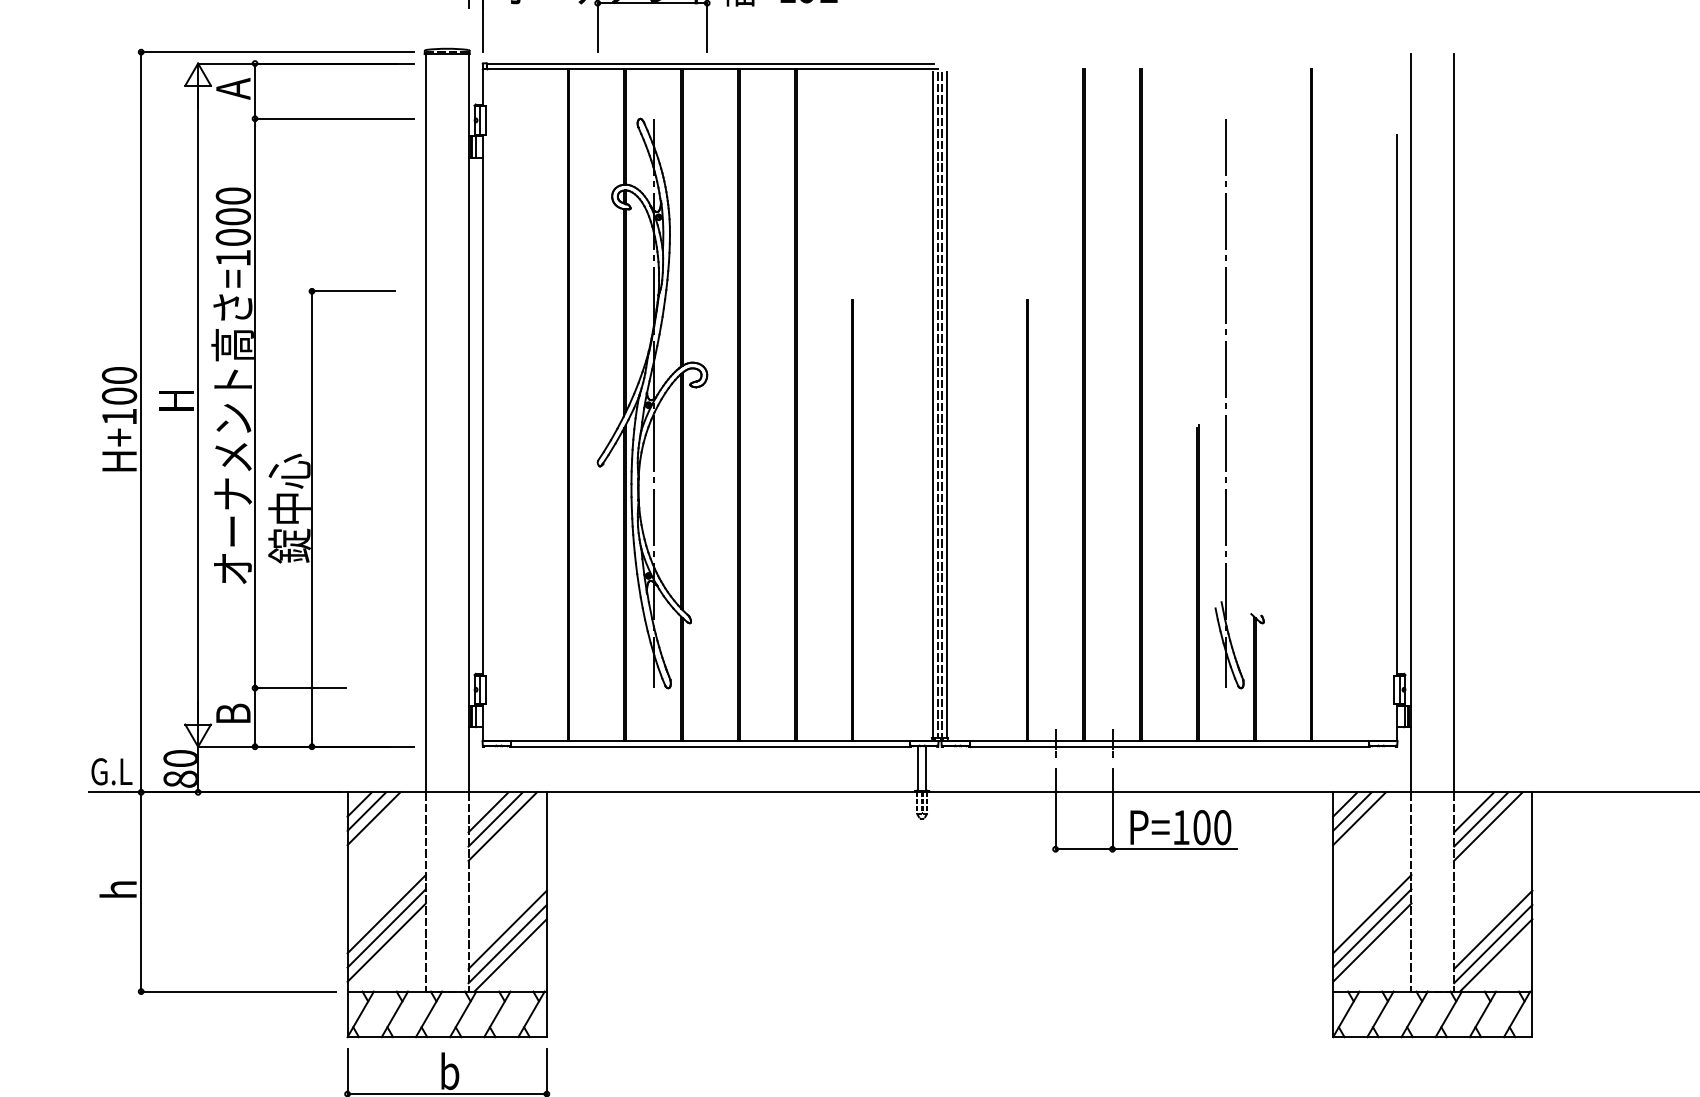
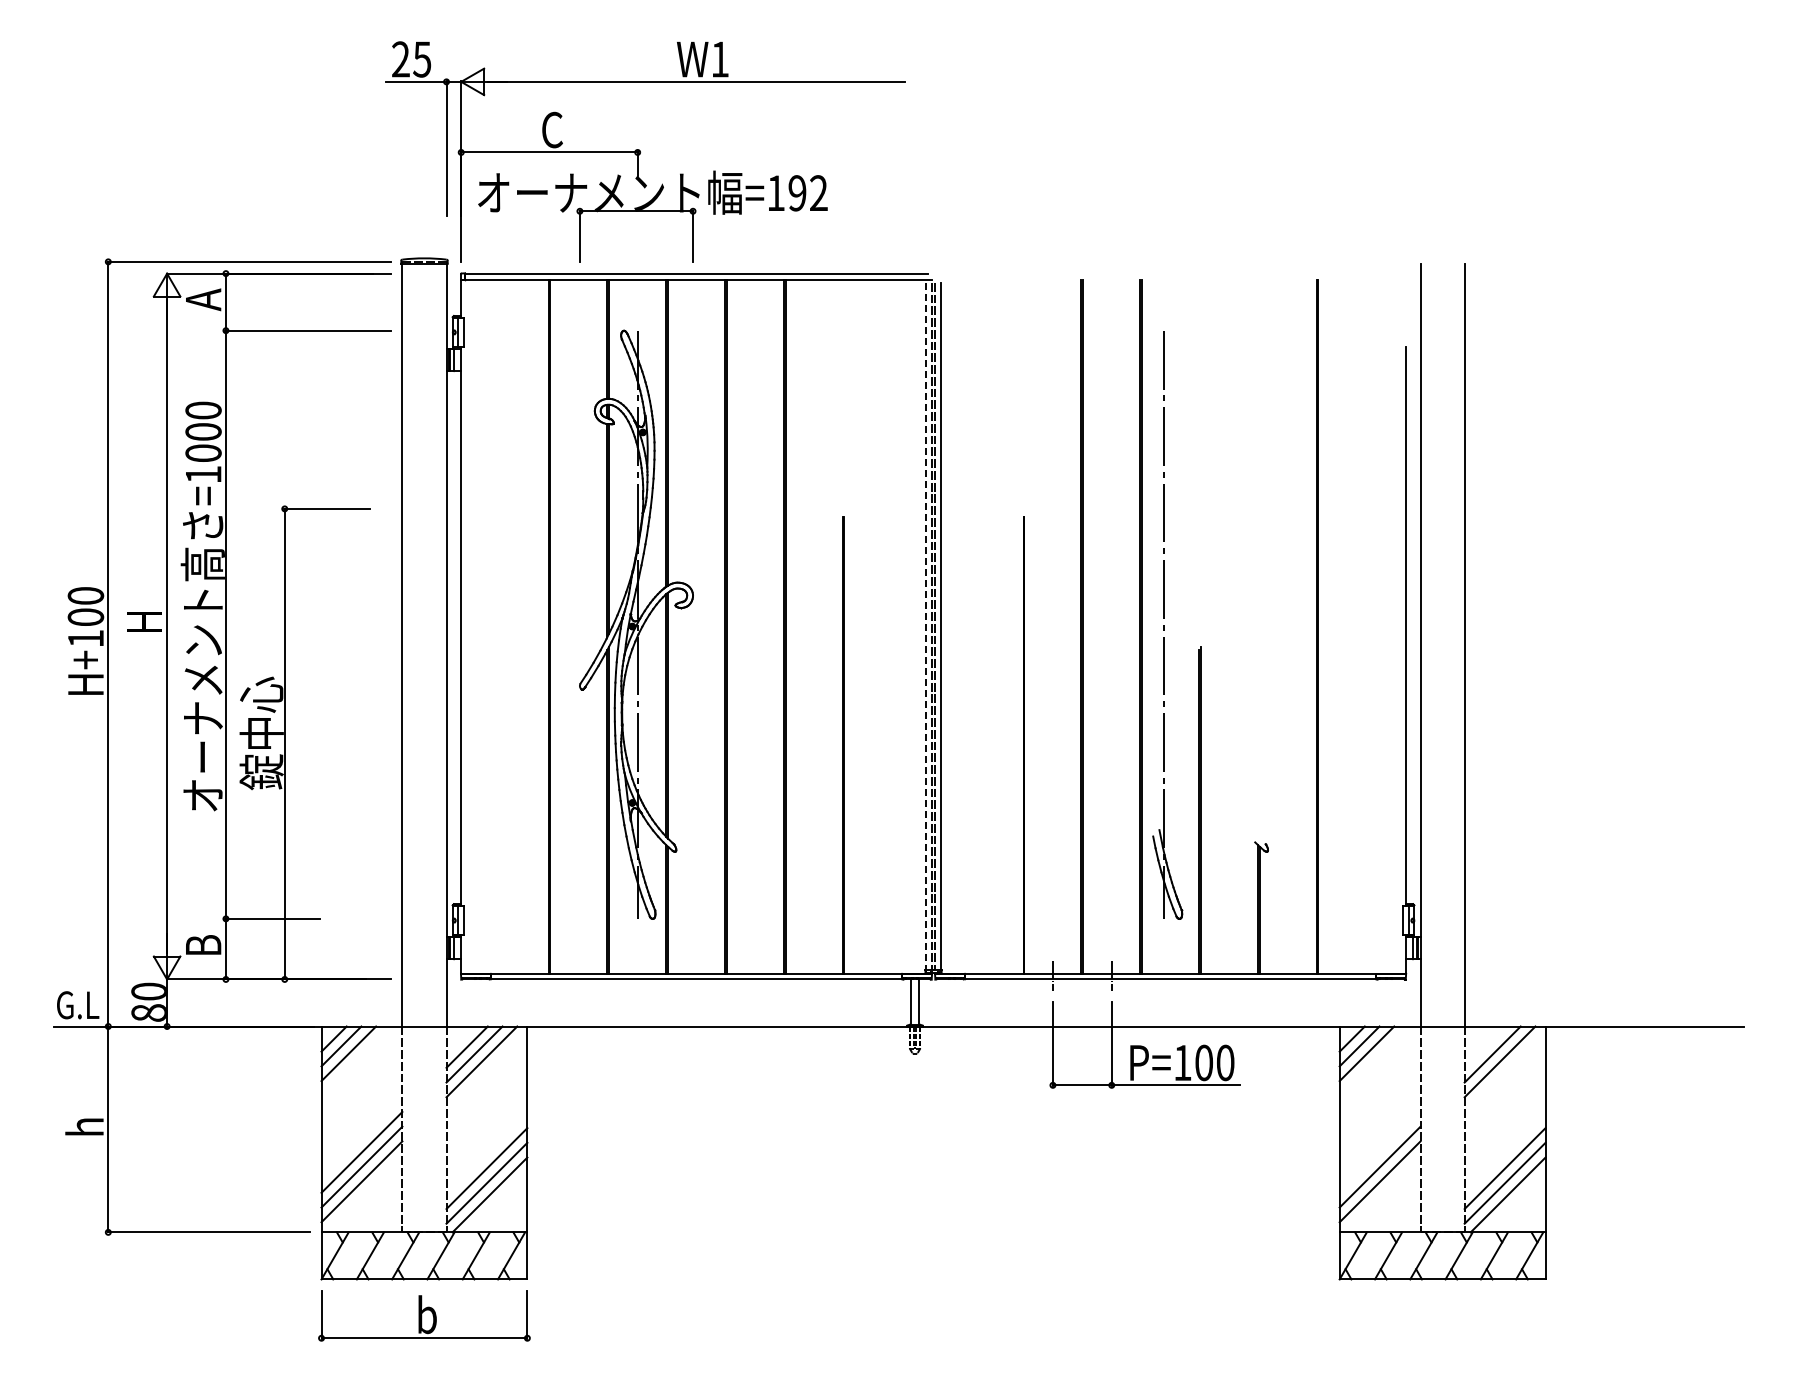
part: (1229, 404) -> (1167, 625), moved
line: (933, 405) -> (926, 626), solid -> dashed
line: (1474, 811) -> (1485, 1046), removed
line: (1371, 913) -> (1379, 1151), removed

